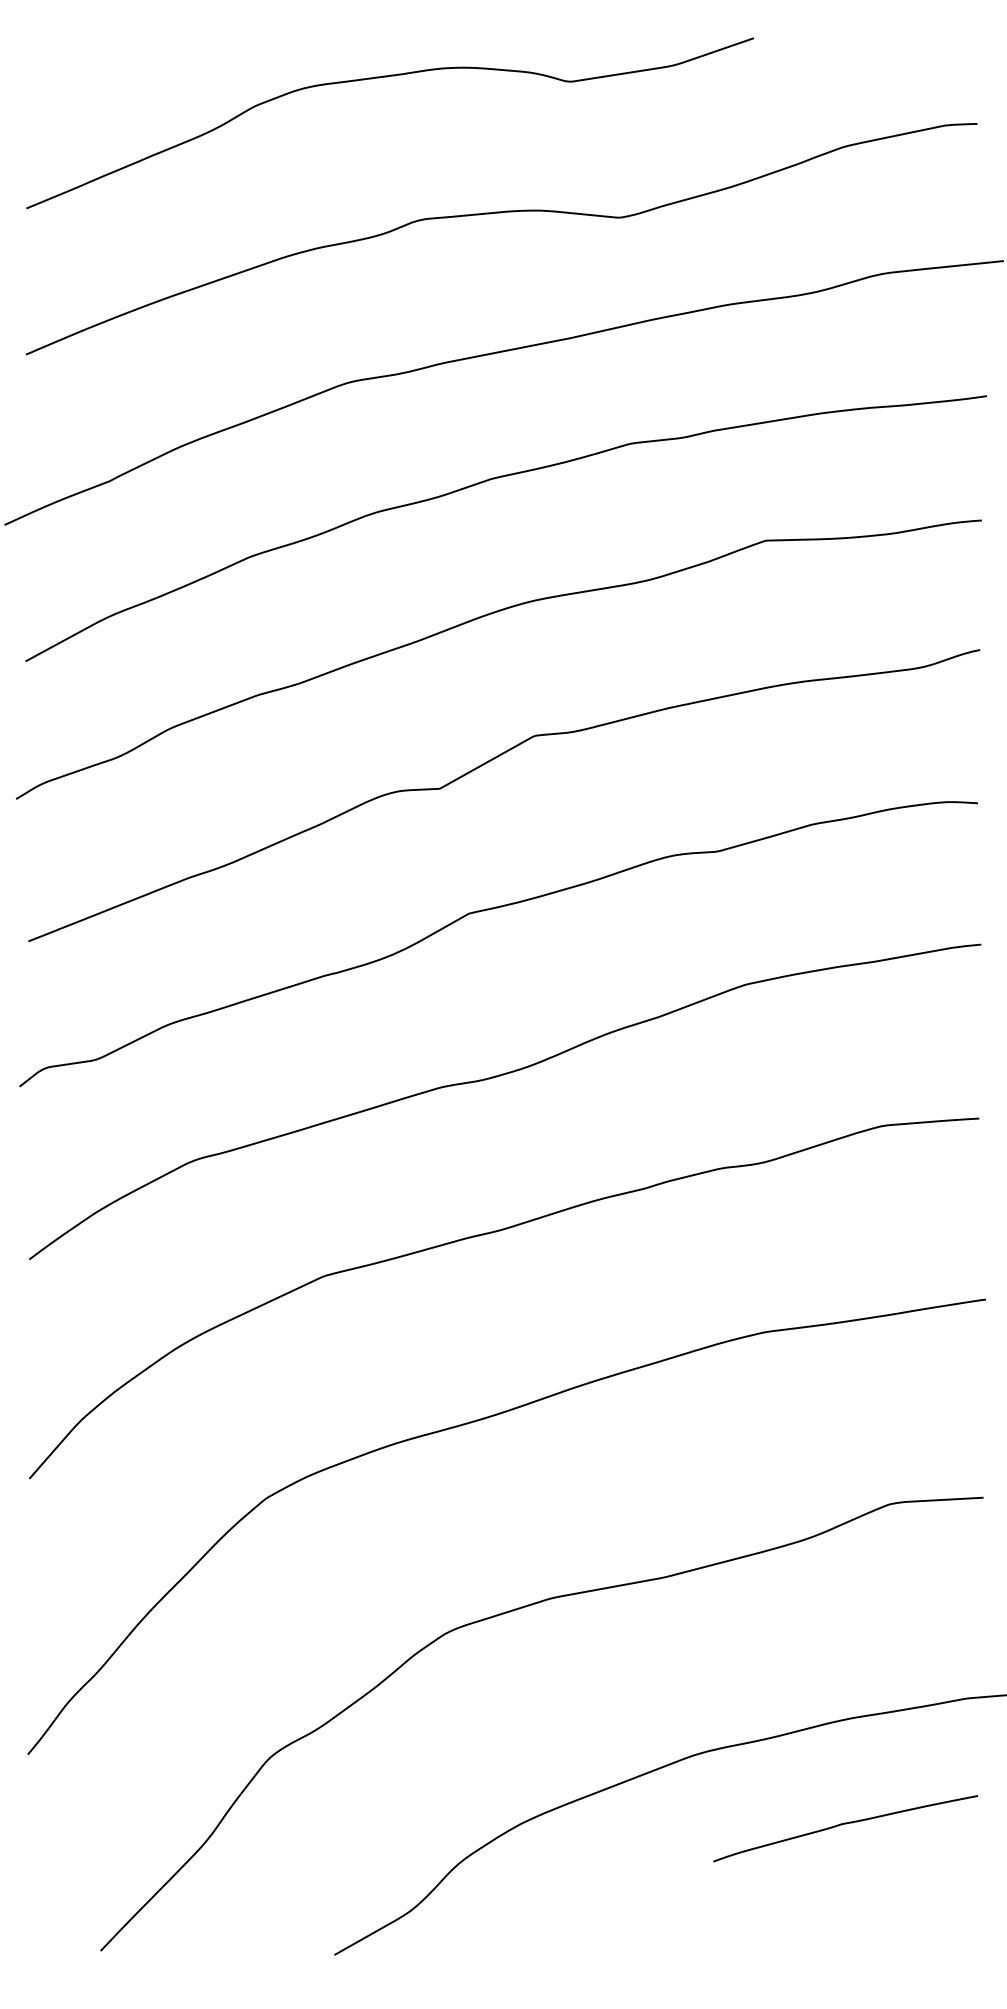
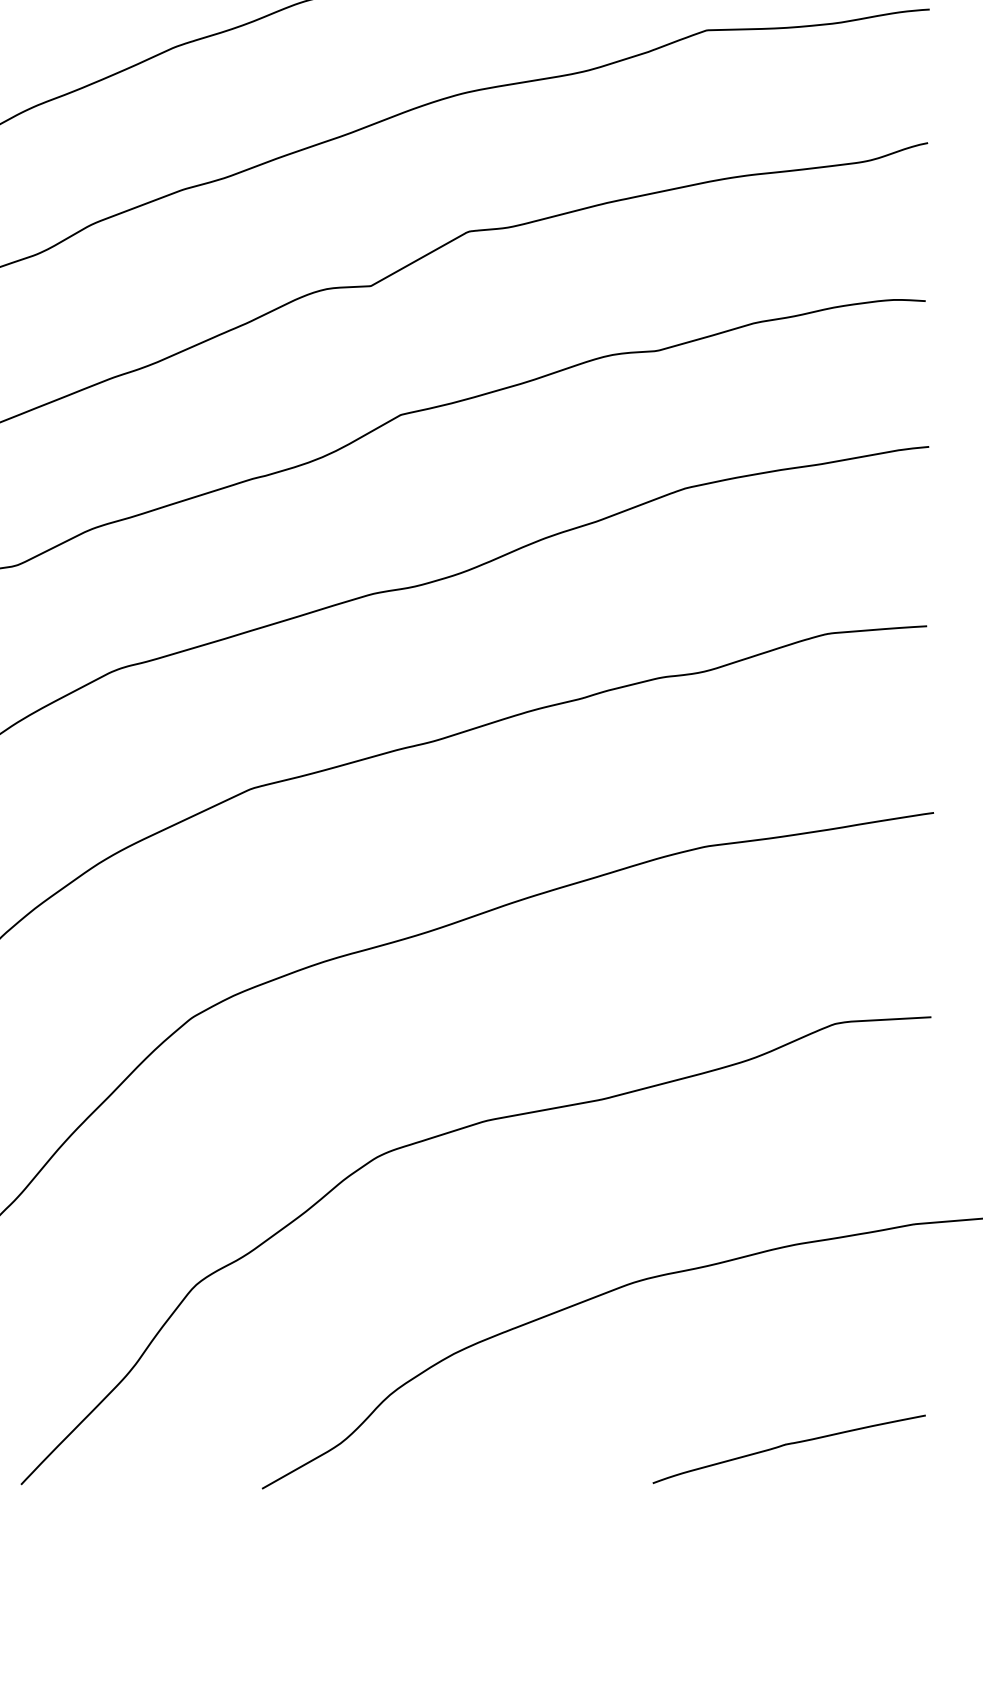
curve: (845, 1824) -> (789, 1444), moved

